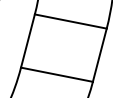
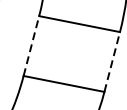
line: (28, 40) -> (32, 45), solid -> dashed
line: (99, 54) -> (111, 61), solid -> dashed

